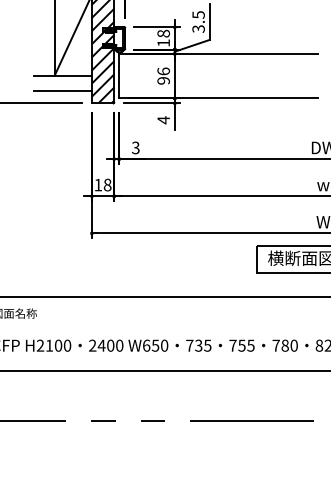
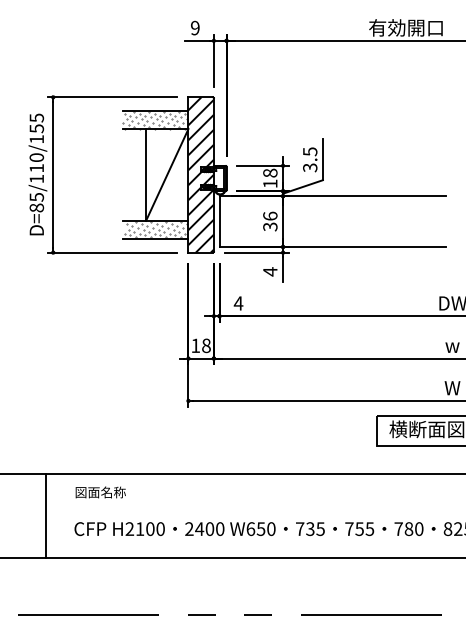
text: (163, 80) -> (270, 226), 96 -> 36
hatch: (63, 83) -> (155, 229), added
text: (135, 147) -> (238, 303), 3 -> 4

